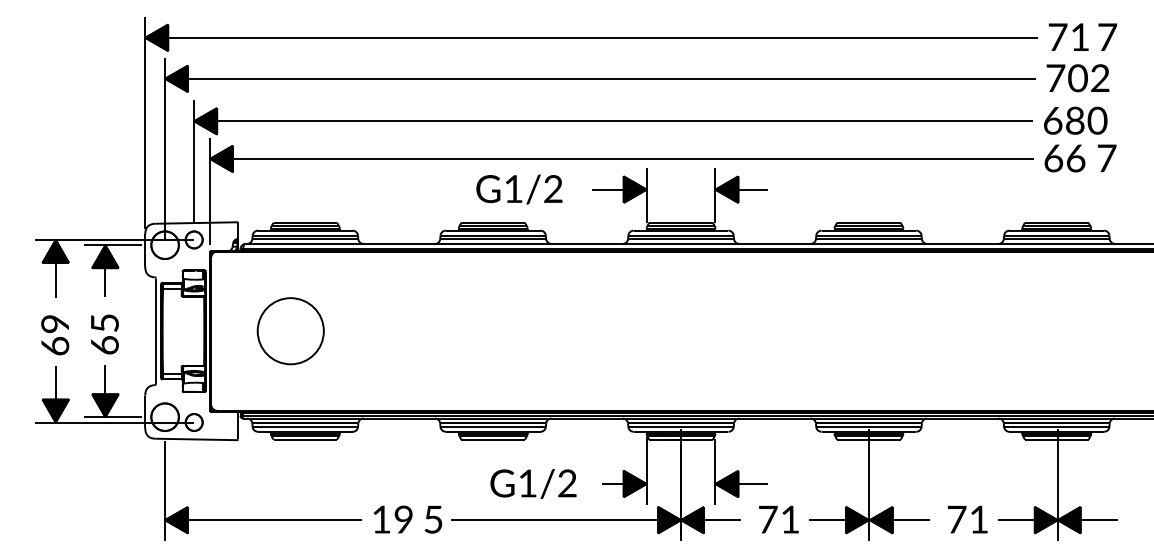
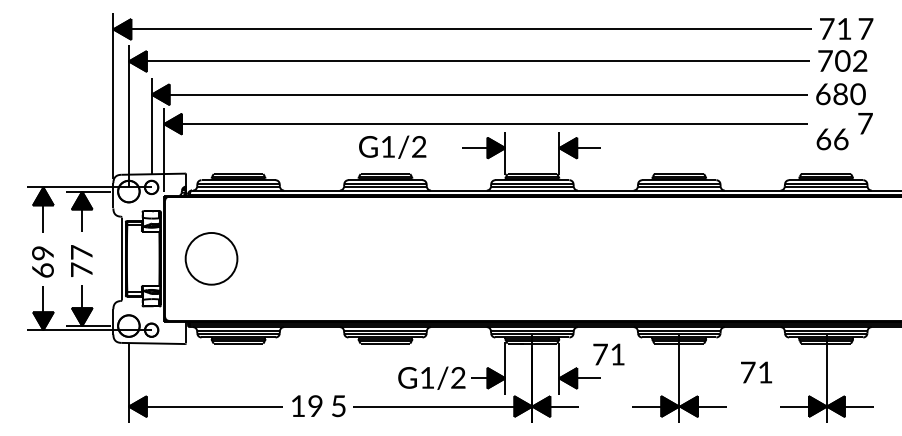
text: (1064, 158) -> (832, 139), moved
text: (519, 189) -> (392, 147), moved
part: (290, 331) -> (211, 259), moved
text: (104, 333) -> (81, 260), 65 -> 77
text: (533, 483) -> (431, 377), moved
text: (778, 519) -> (608, 354), moved
text: (967, 519) -> (756, 372), moved

